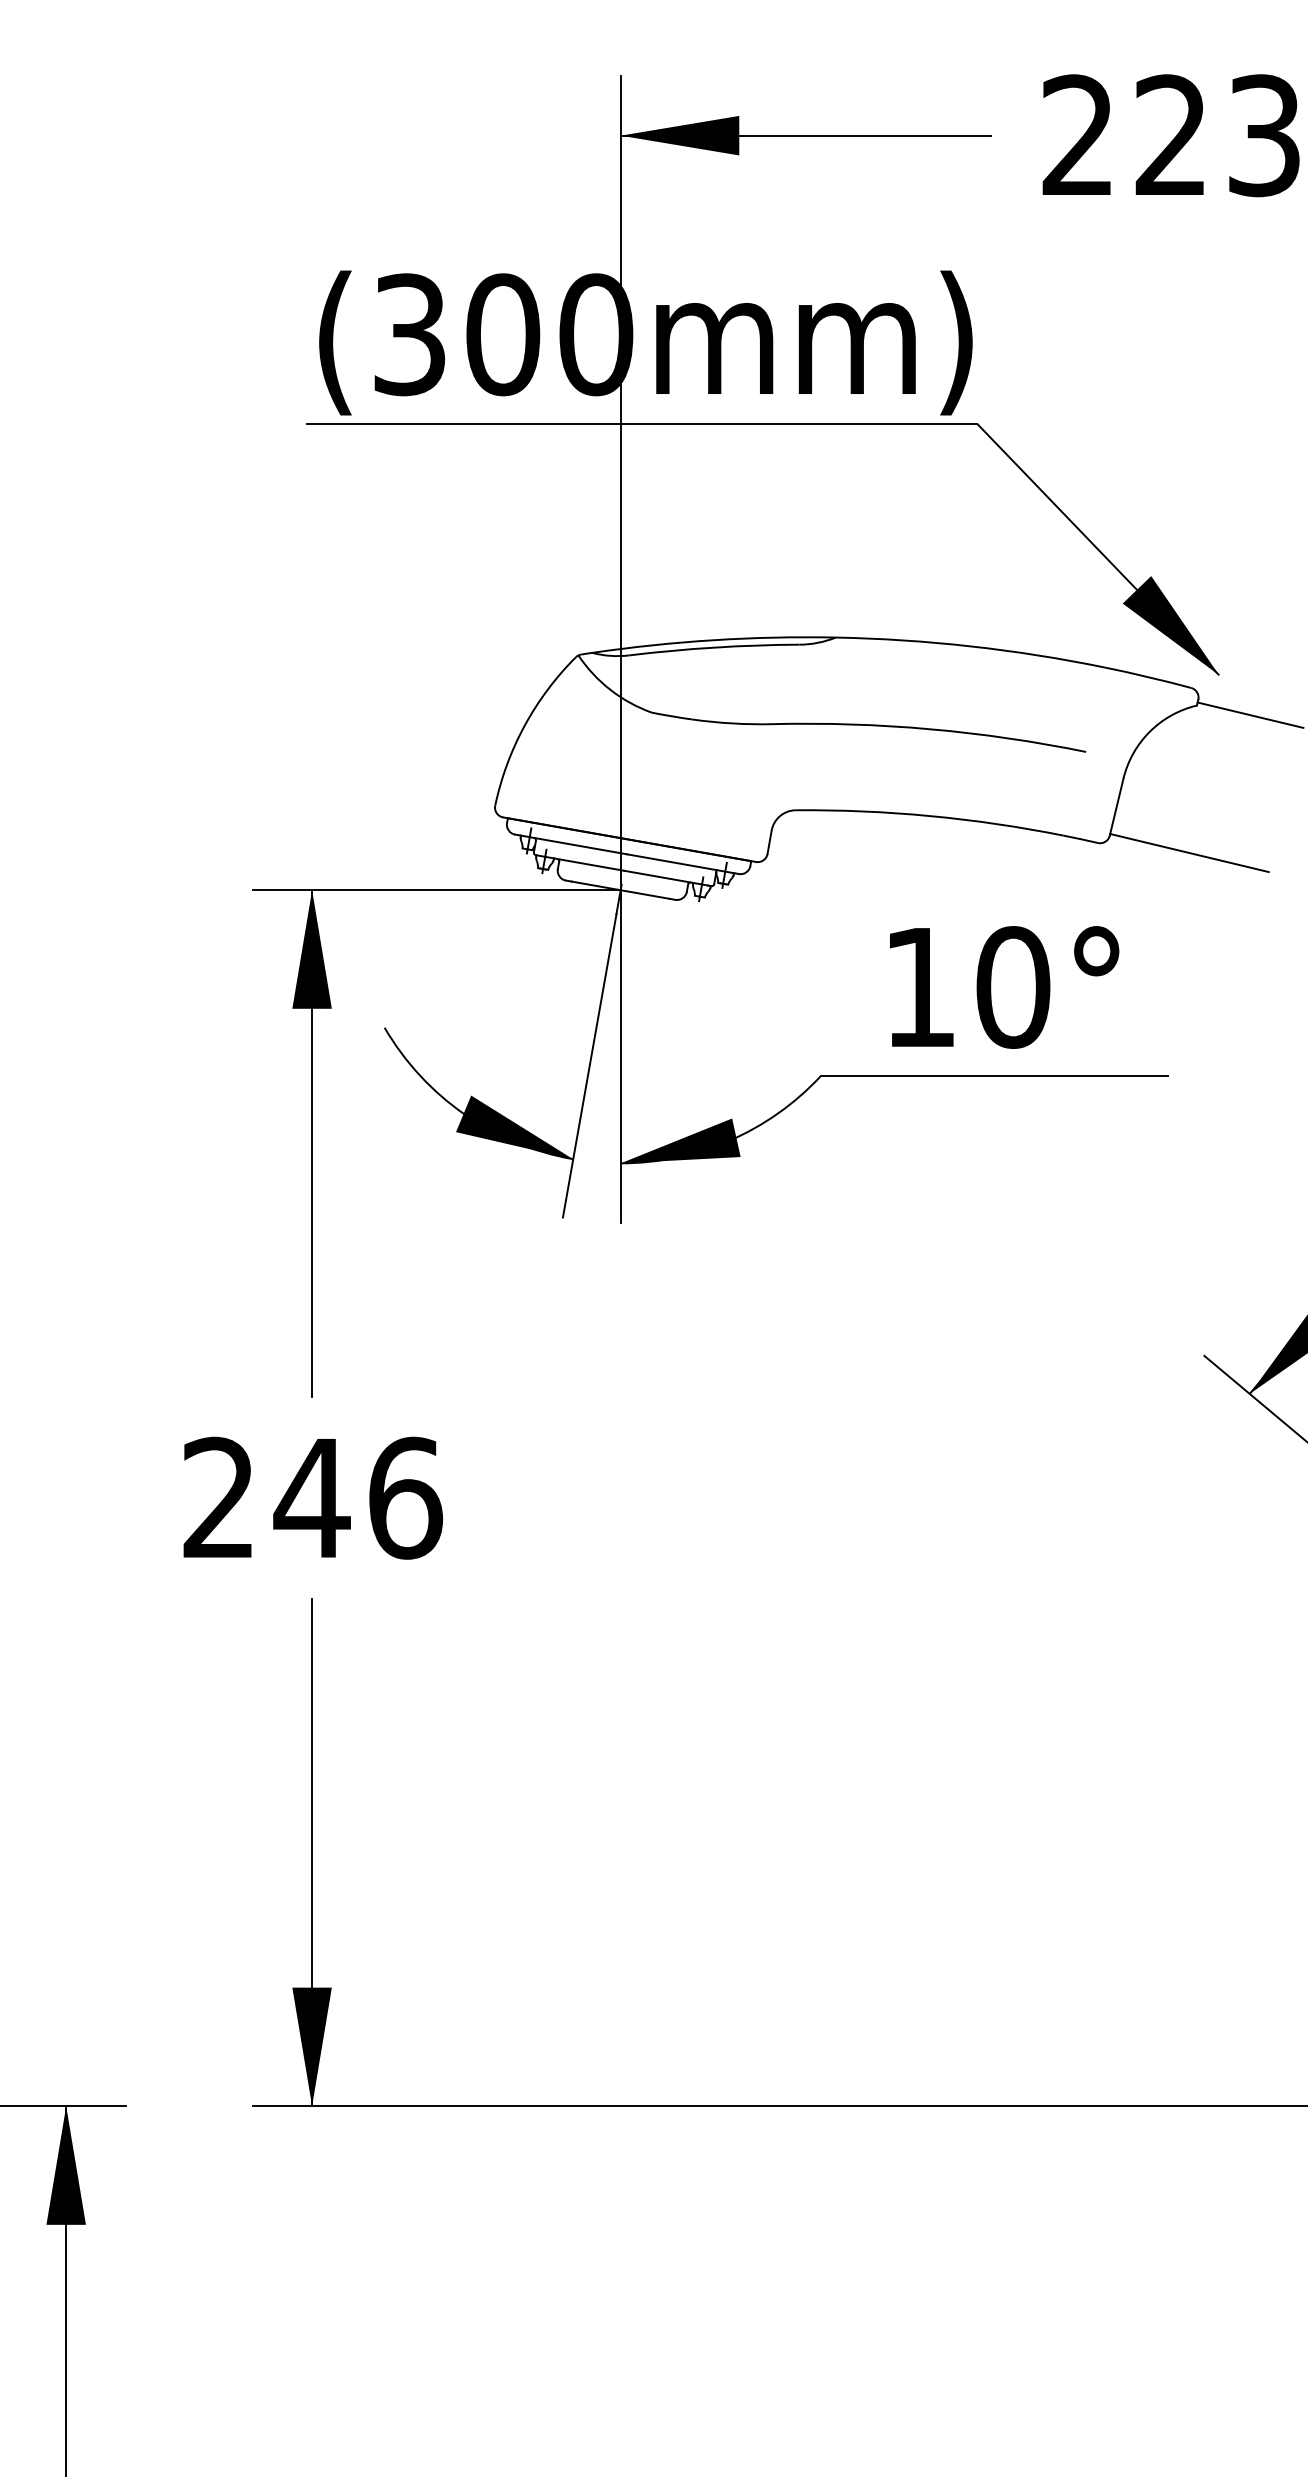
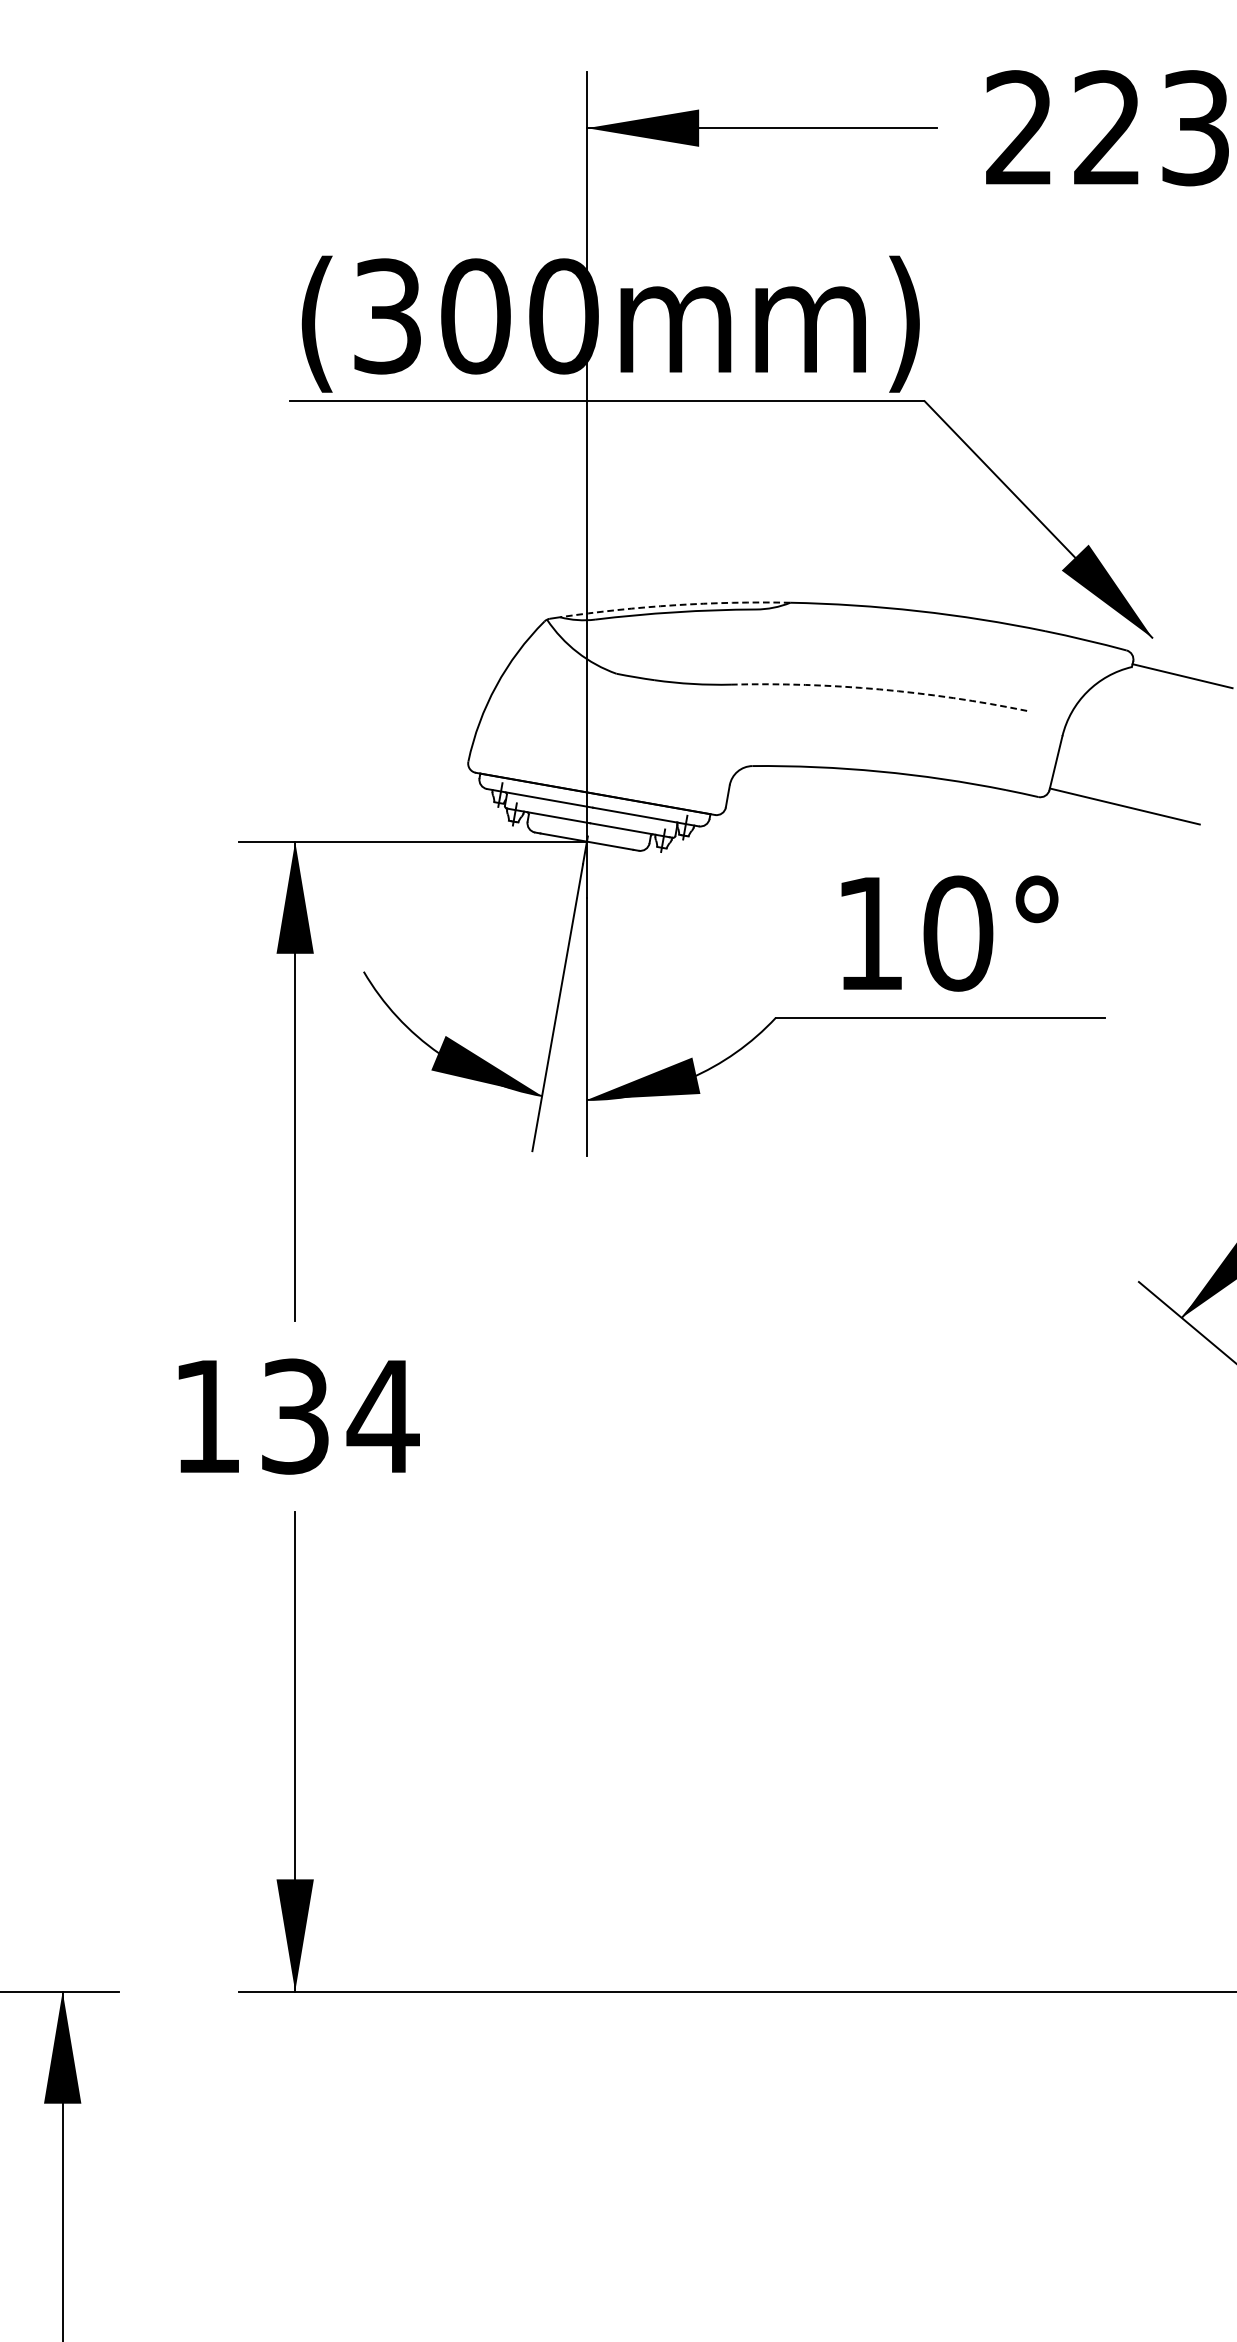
arc: (713, 640) -> (674, 605), solid -> dashed
arc: (930, 729) -> (879, 689), solid -> dashed
text: (313, 1497) -> (296, 1415), 246 -> 134

